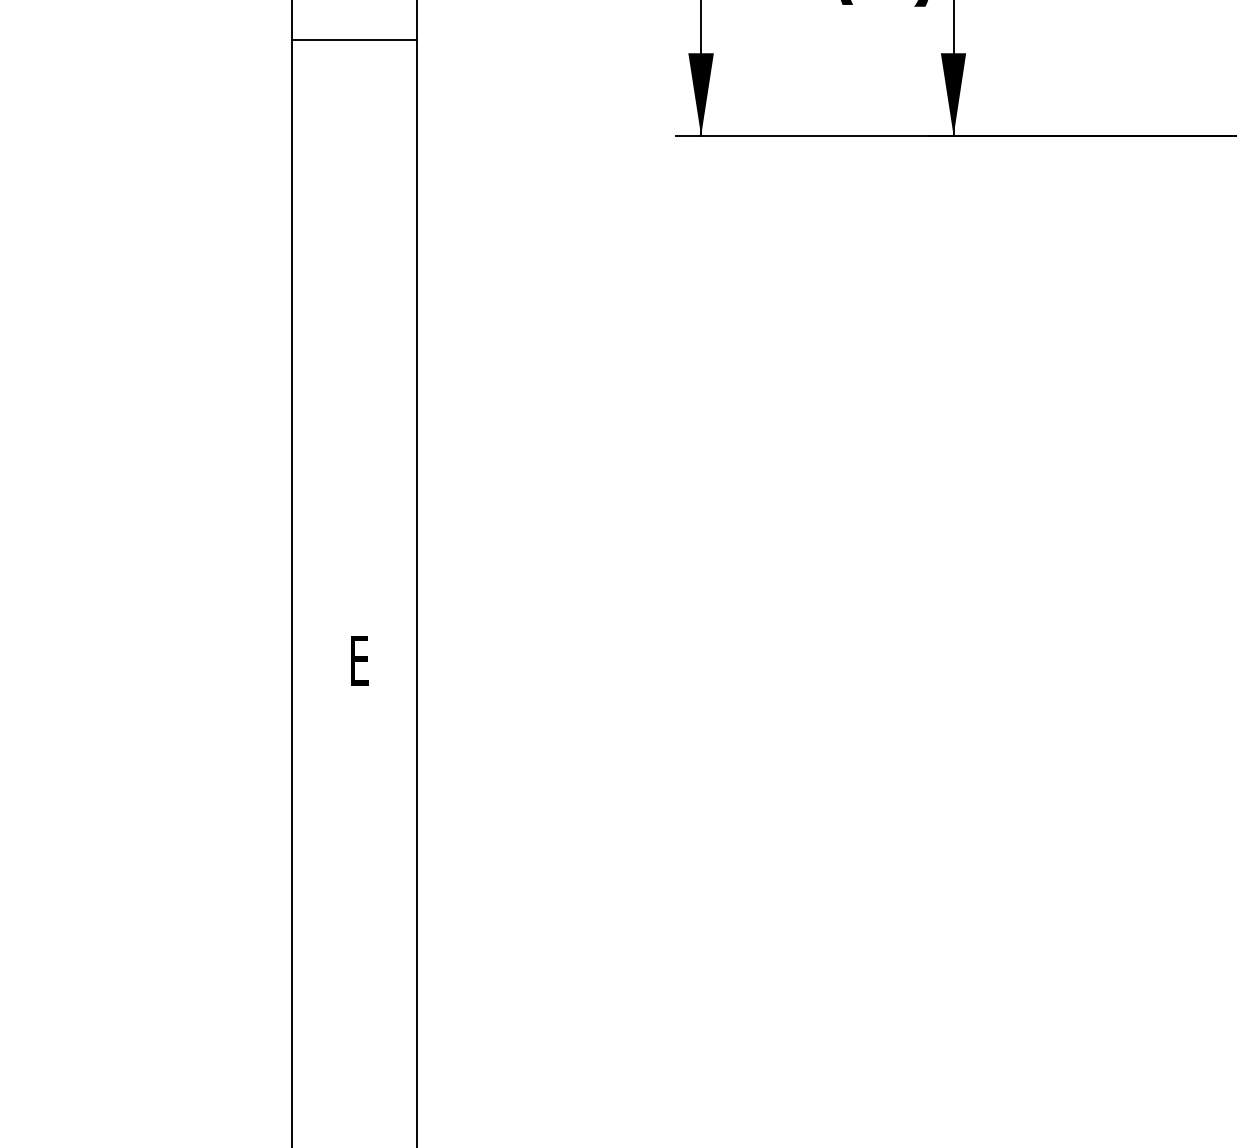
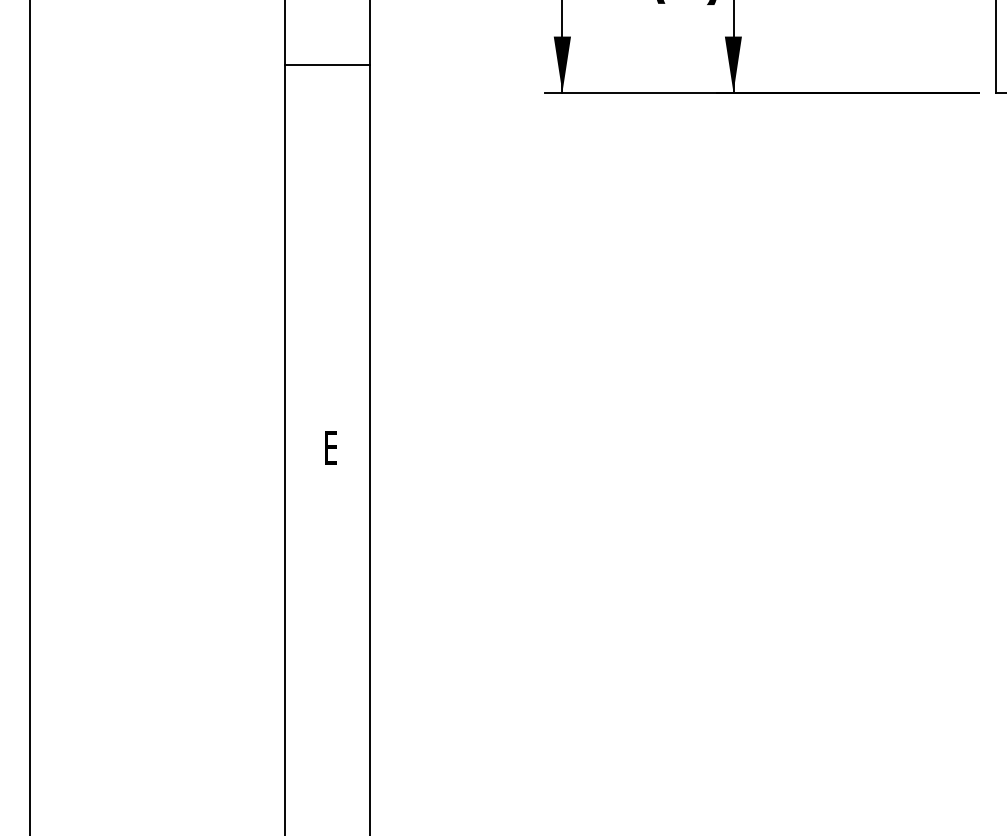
line: (354, 39) -> (327, 64), moved

